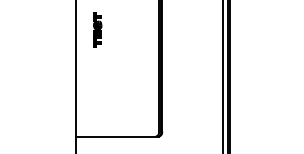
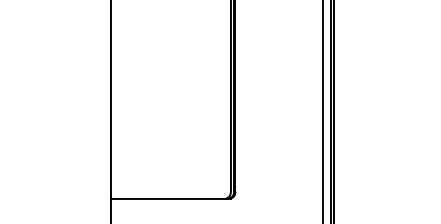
part: (97, 29) -> (141, 43), removed

